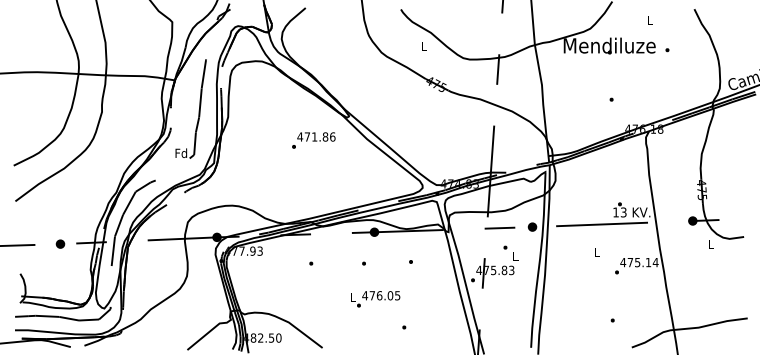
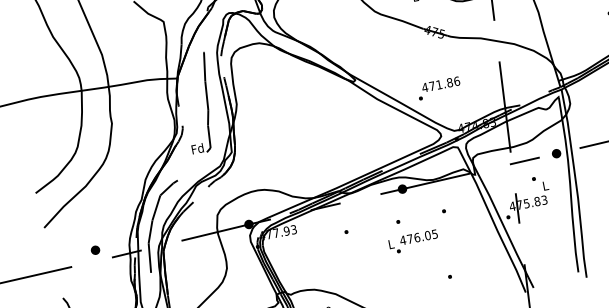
text: (313, 140) -> (438, 88), moved
part: (60, 243) -> (95, 249), moved
text: (375, 299) -> (413, 242), moved

